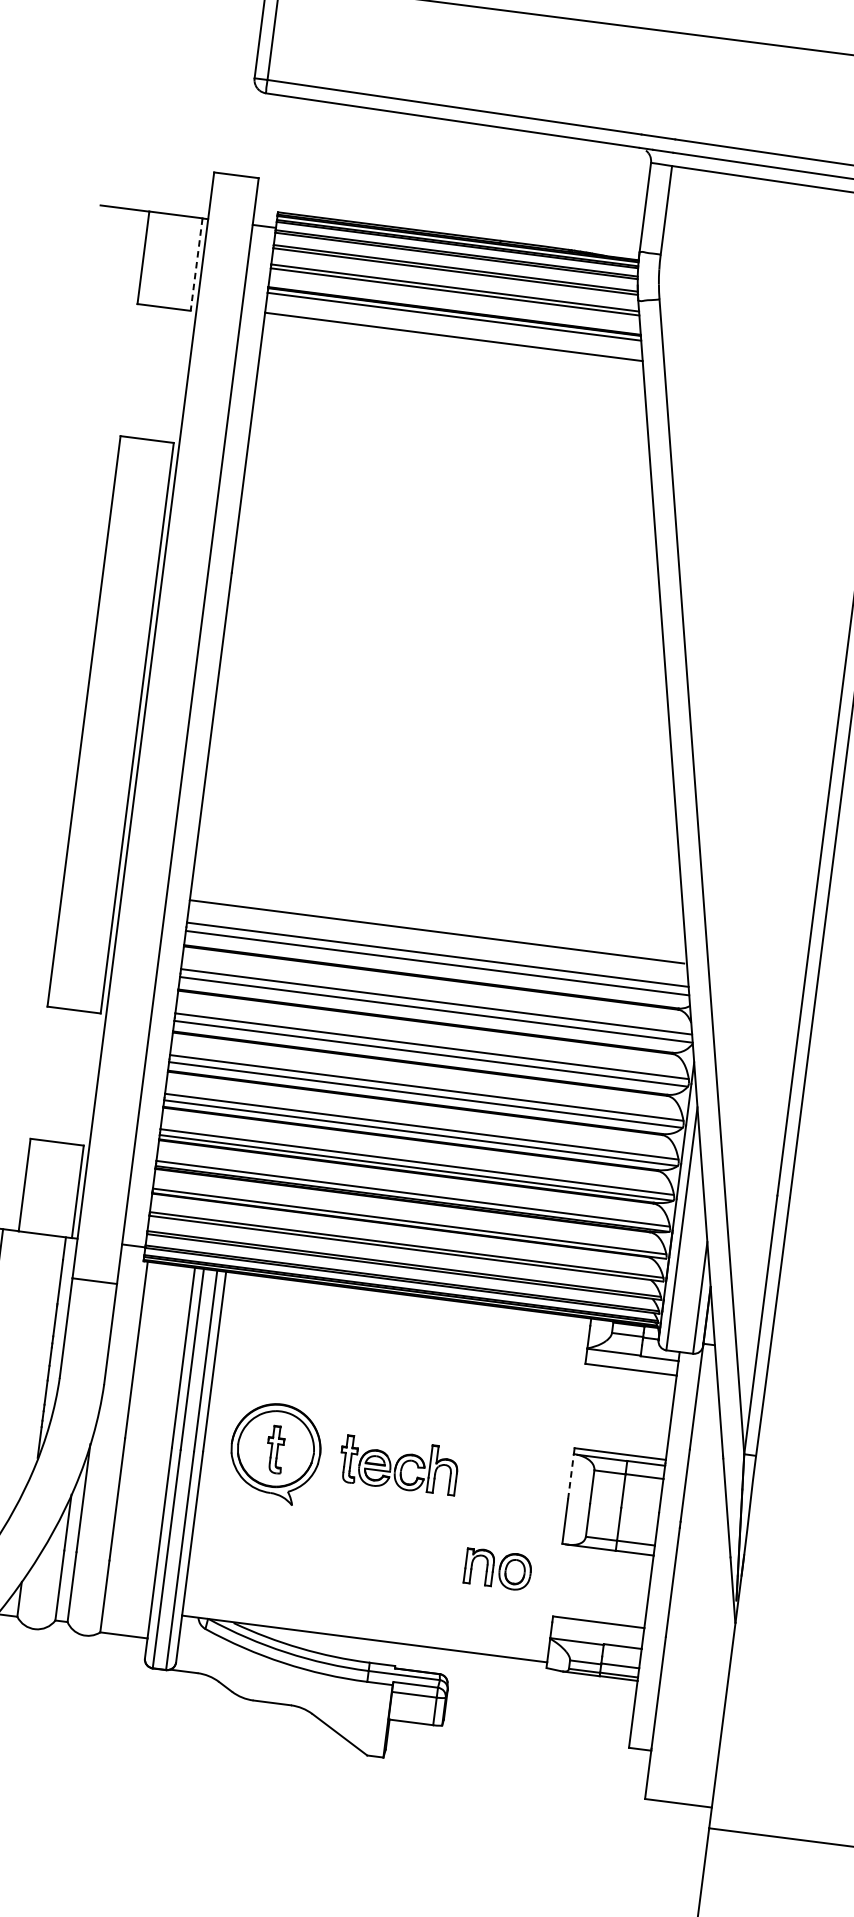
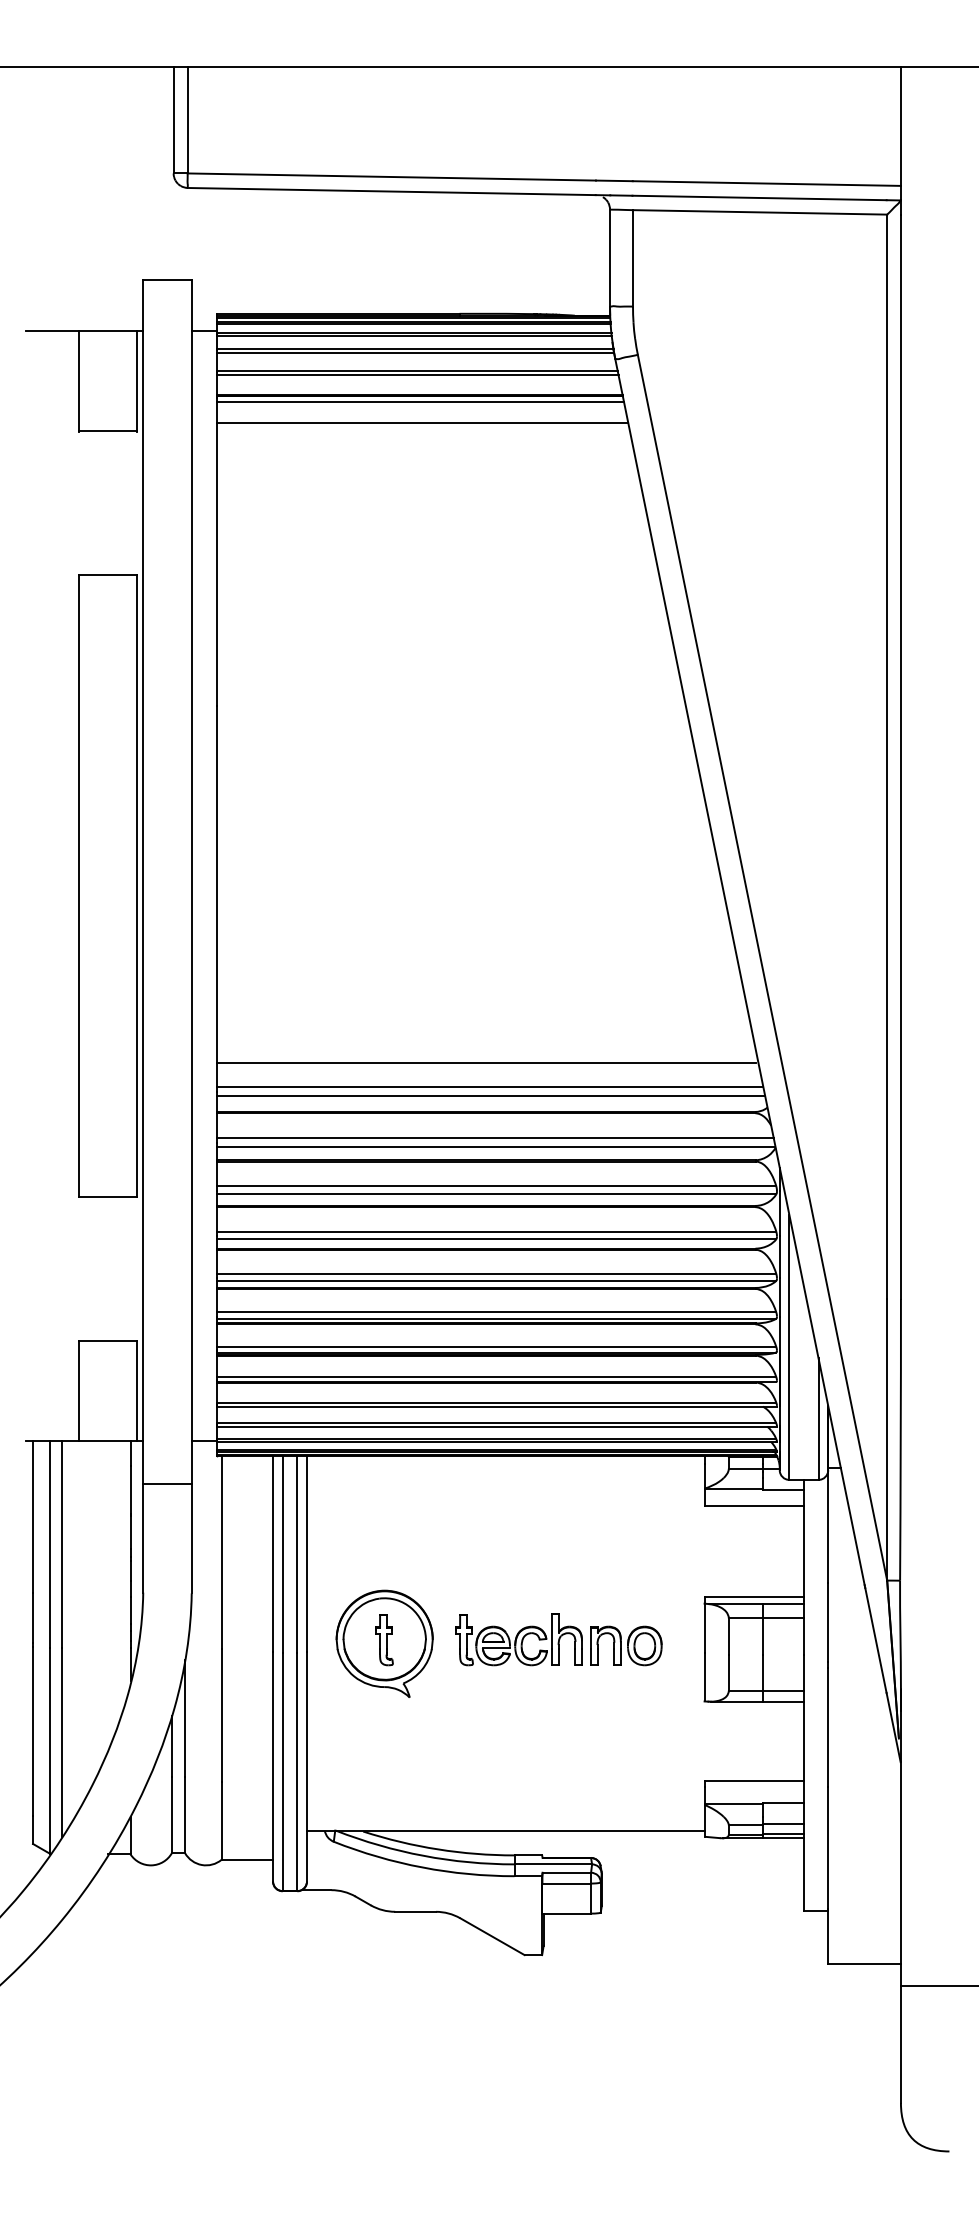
line: (196, 265) -> (137, 381), dashed -> solid
line: (570, 1476) -> (704, 1628), dashed -> solid
part: (498, 1569) -> (626, 1645), moved

